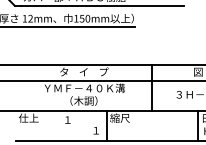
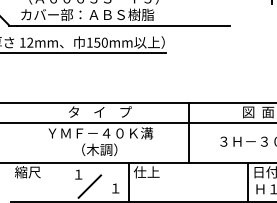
text: (28, 118) -> (27, 172), 仕上 -> 縮尺
text: (119, 118) -> (146, 172), 縮尺 -> 仕上
line: (76, 129) -> (89, 186), added

